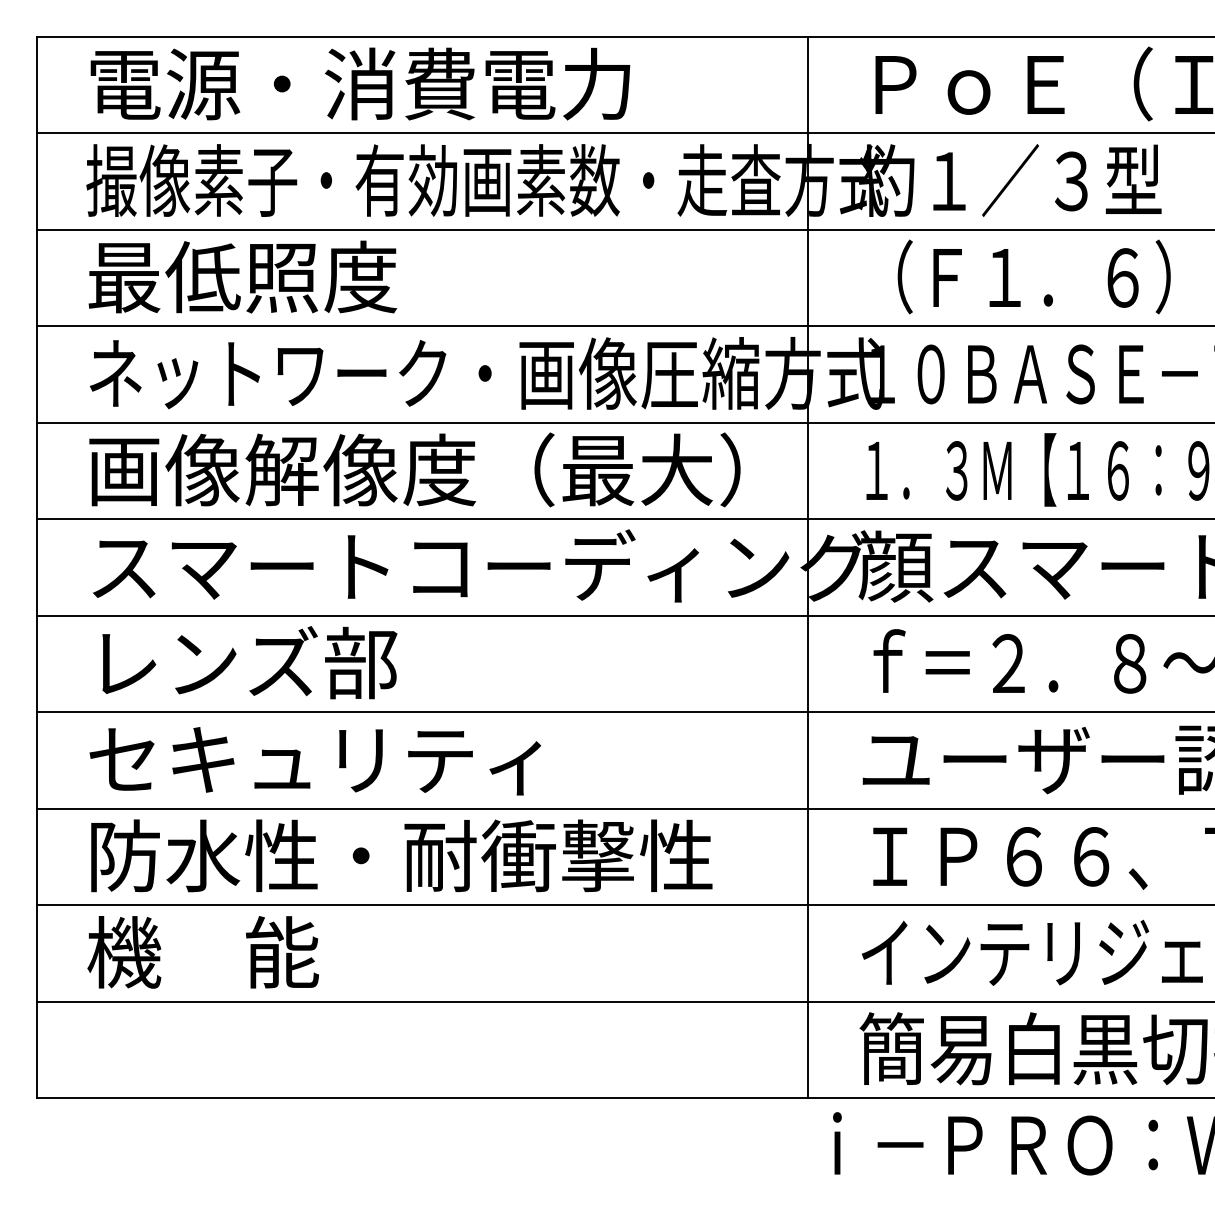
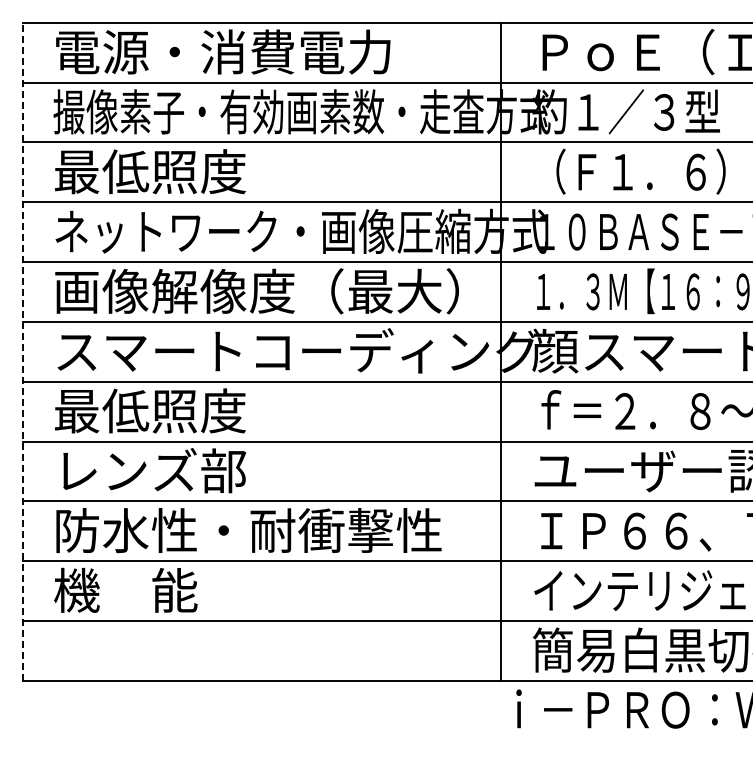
line: (36, 567) -> (22, 351), solid -> dashed
text: (242, 662) -> (150, 410), レンズ部 -> 最低照度
text: (315, 758) -> (195, 470), セキュリティ -> レンズ部

